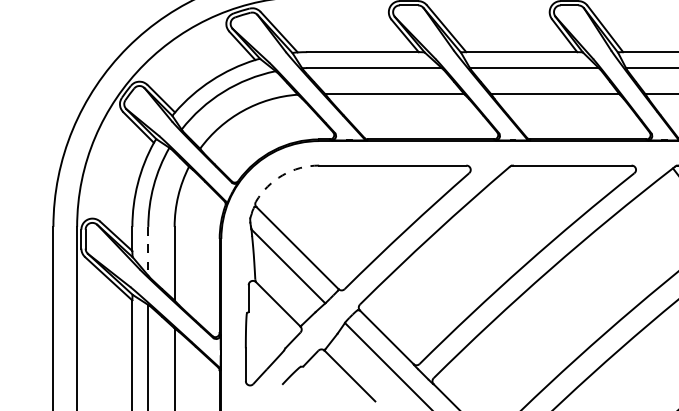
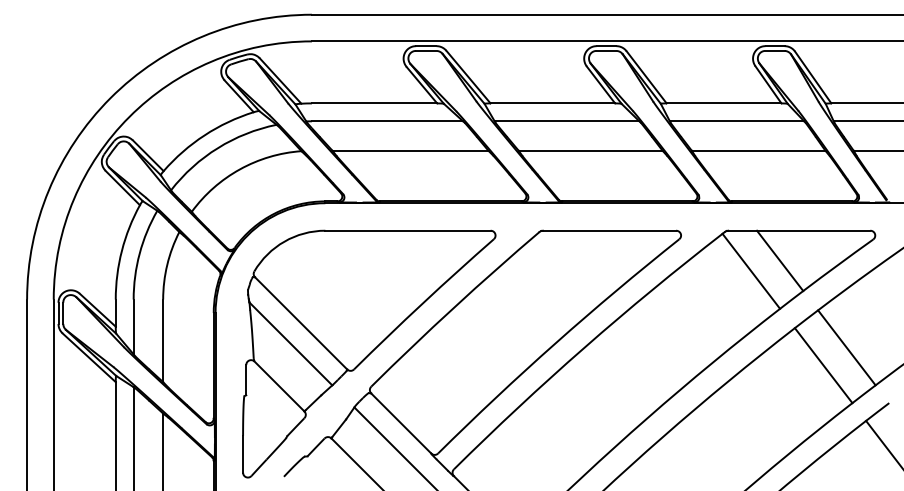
arc: (282, 175) -> (284, 241), dashed -> solid
line: (148, 251) -> (133, 327), dashed -> solid

